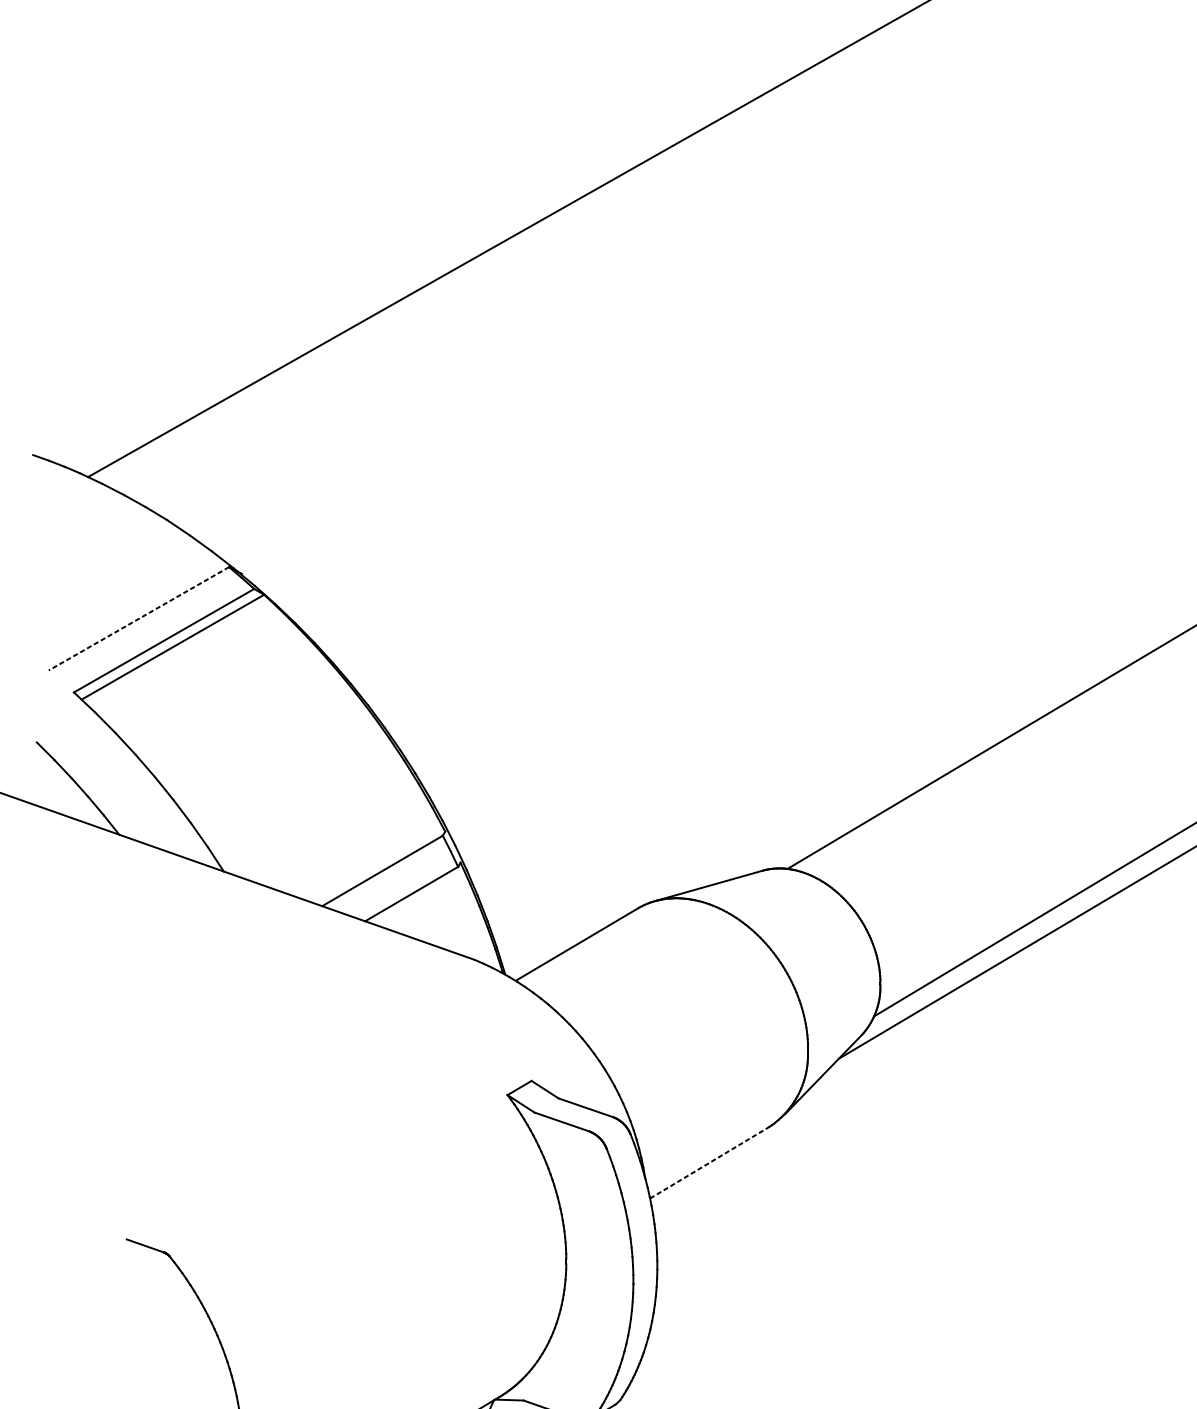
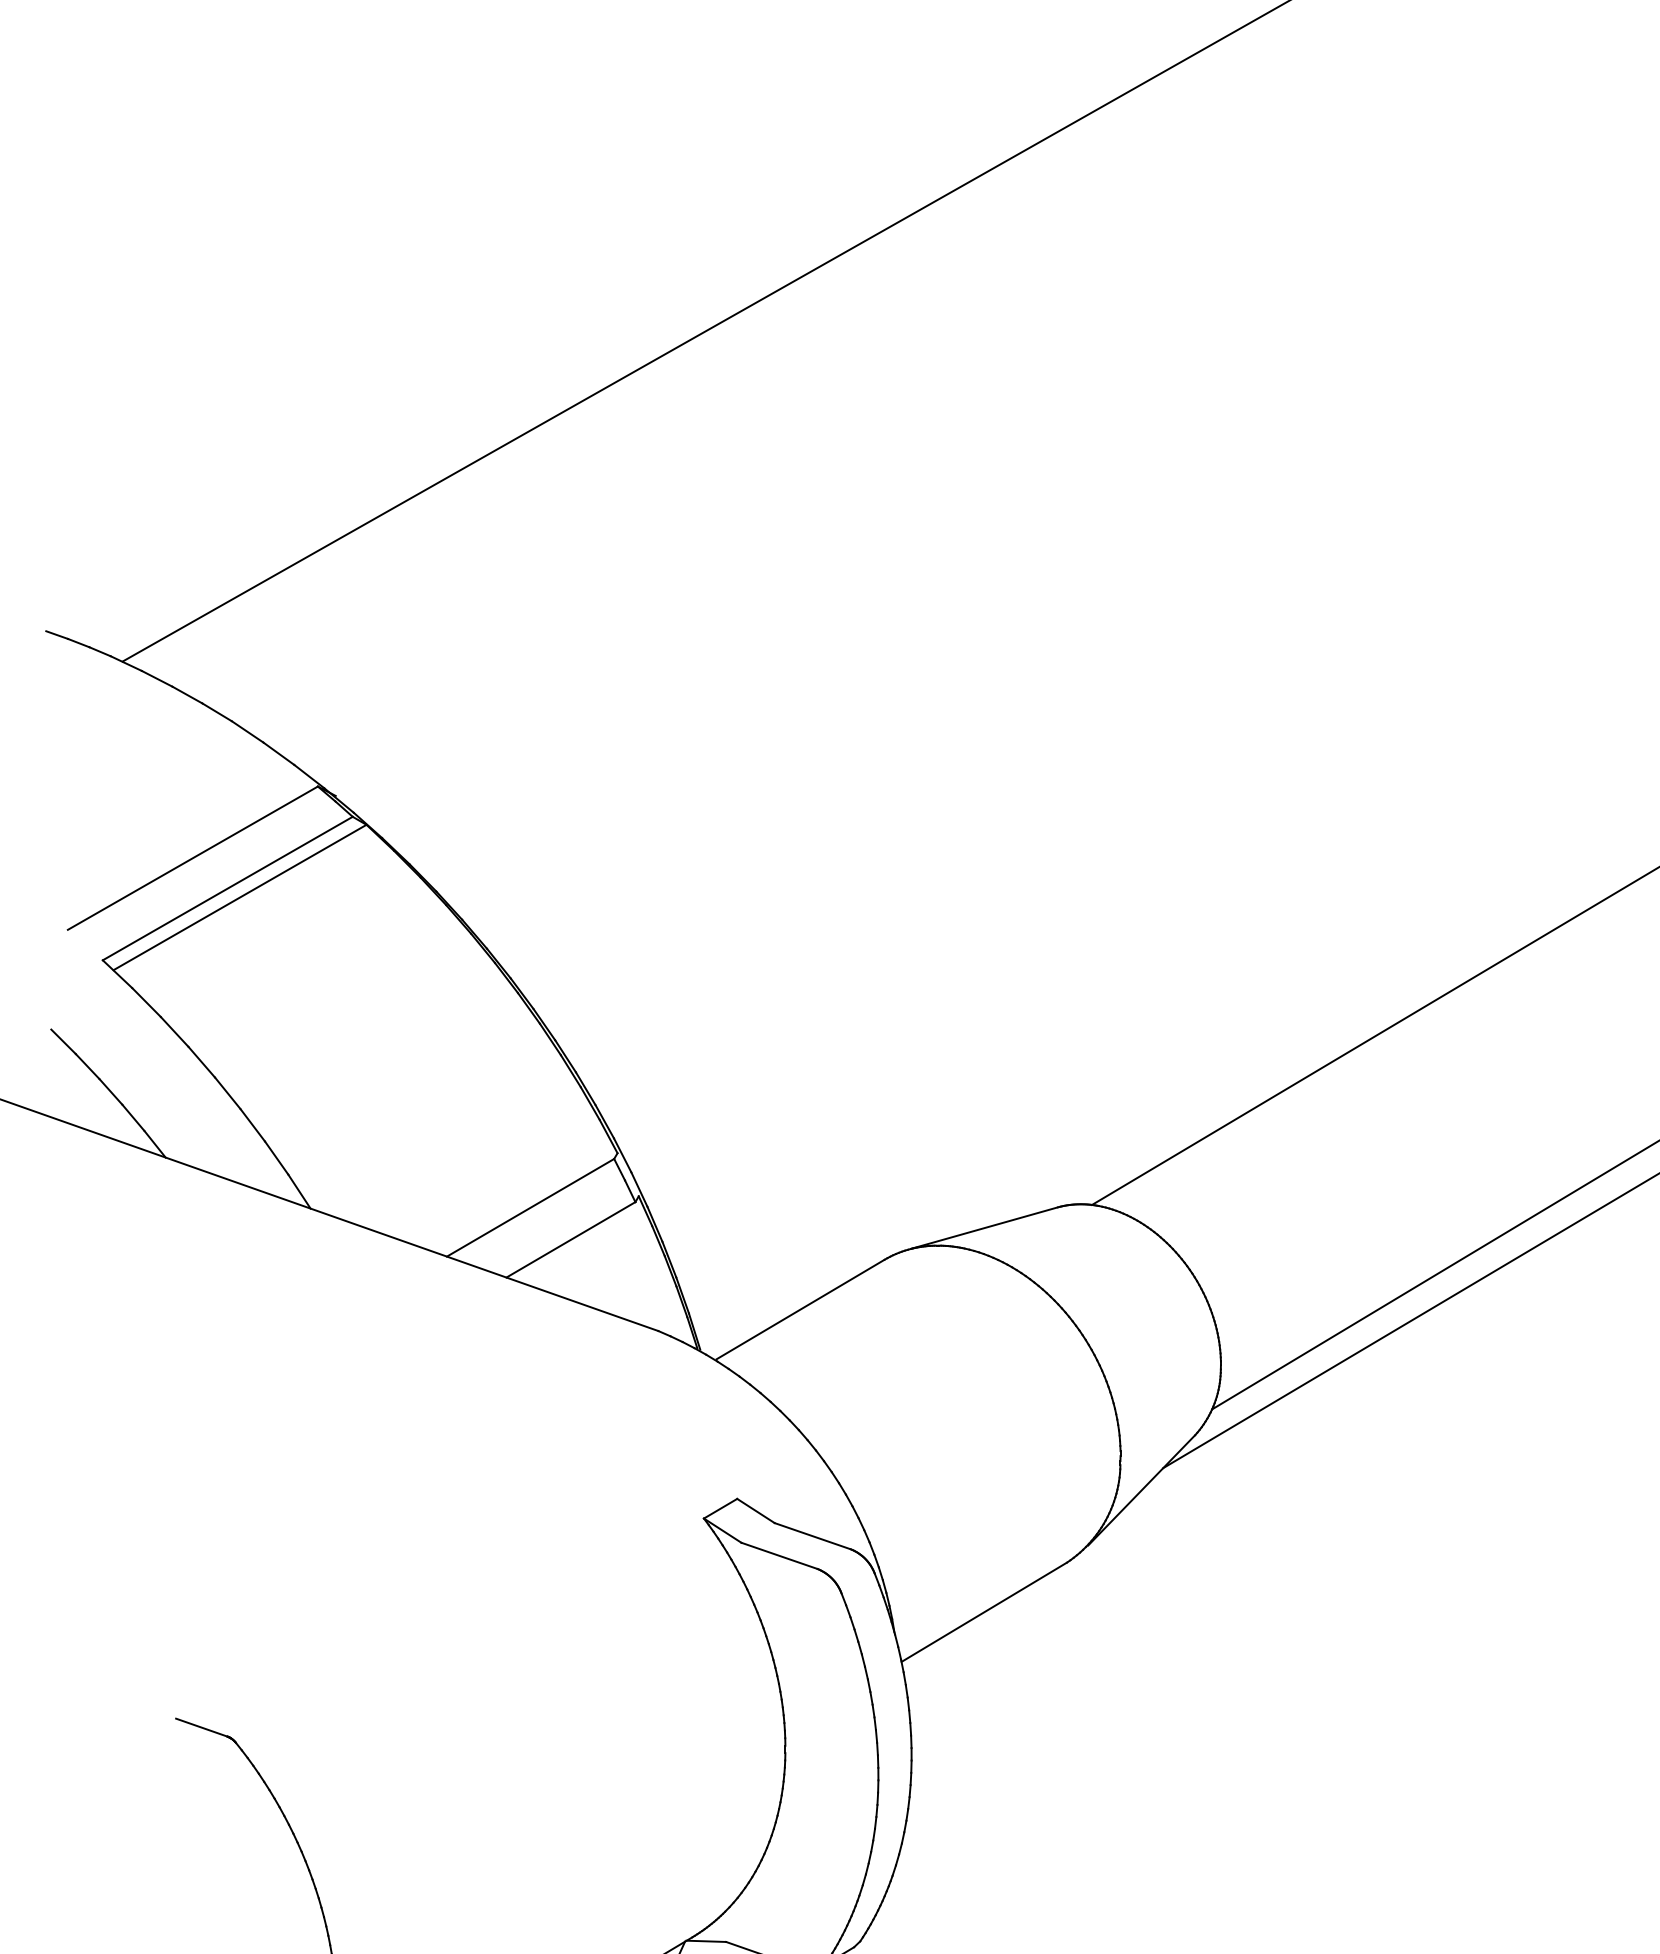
line: (138, 619) -> (192, 858), dashed -> solid
line: (709, 1162) -> (984, 1612), dashed -> solid

